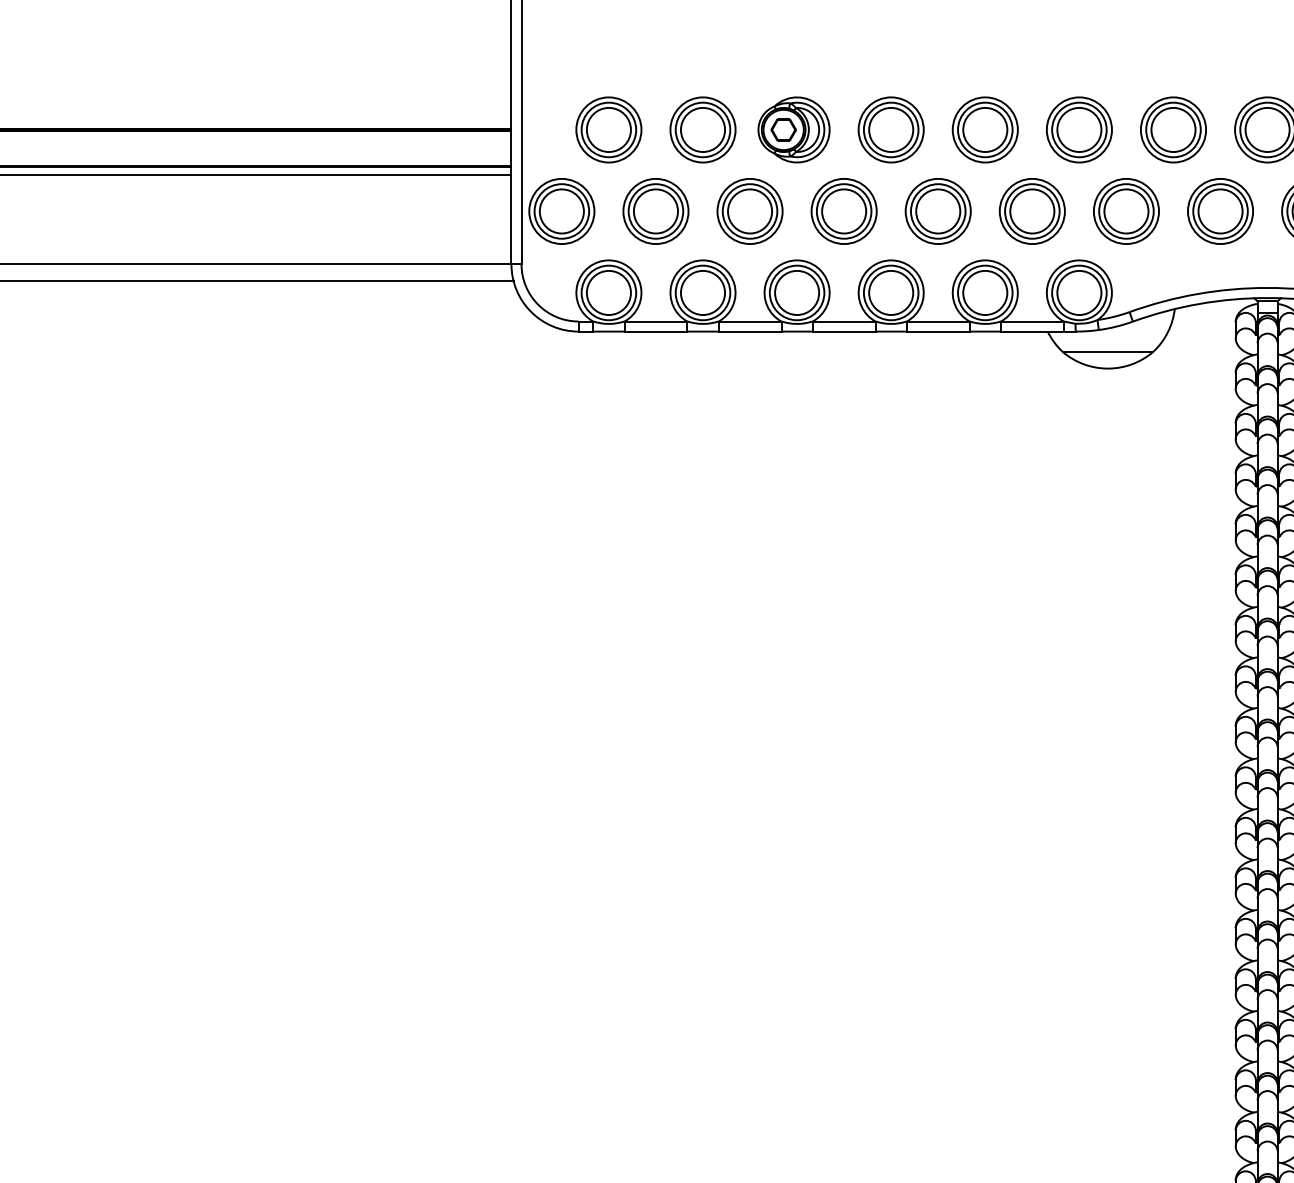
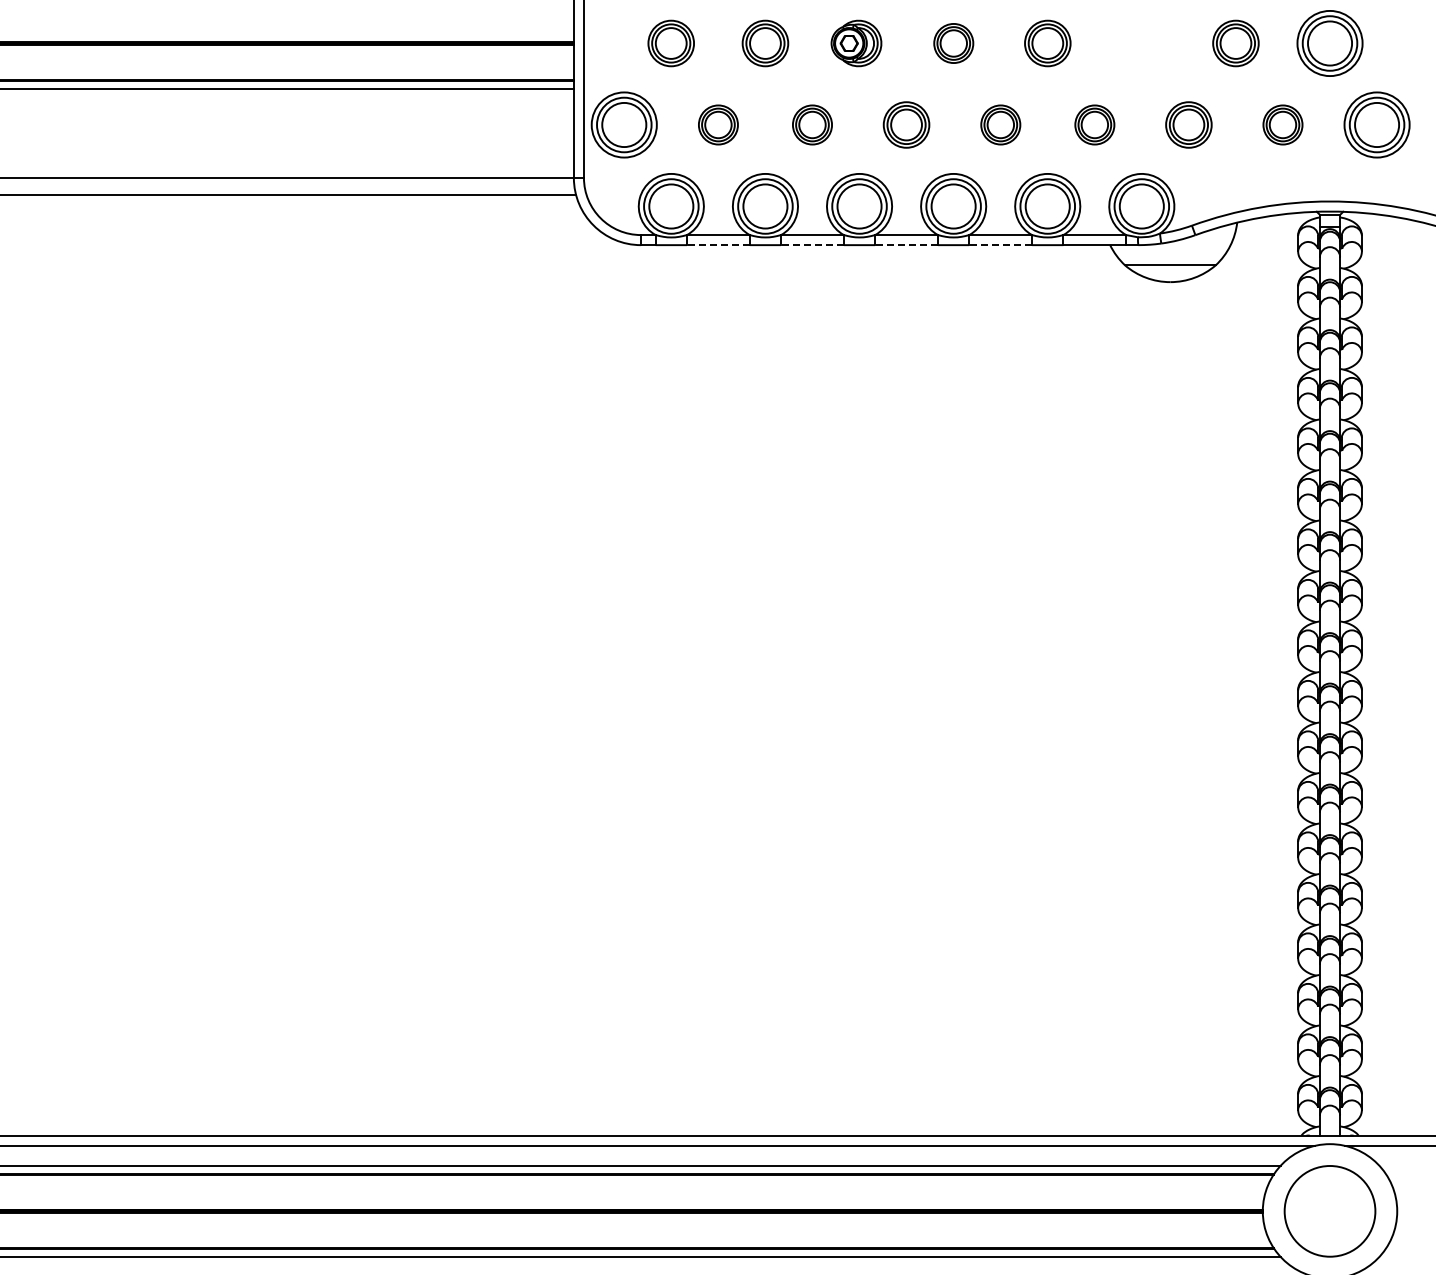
part: (608, 129) -> (670, 43), size x0.7
part: (703, 129) -> (765, 43), size x0.7
part: (794, 129) -> (856, 43), size x0.7
part: (891, 129) -> (953, 43), size x0.6
part: (985, 129) -> (1047, 43), size x0.7
part: (1079, 129) -> (1141, 43), removed
part: (1173, 129) -> (1235, 43), size x0.7
part: (656, 210) -> (718, 124), size x0.6
part: (750, 210) -> (812, 124), size x0.6
part: (844, 210) -> (906, 124), size x0.7
part: (938, 210) -> (1000, 124), size x0.6
part: (1032, 210) -> (1094, 124), size x0.6
part: (1126, 210) -> (1188, 124), size x0.7
part: (1220, 210) -> (1282, 124), size x0.6
line: (655, 331) -> (717, 245), solid -> dashed
line: (749, 331) -> (811, 245), solid -> dashed
line: (844, 331) -> (906, 245), solid -> dashed
line: (938, 331) -> (1000, 245), solid -> dashed

